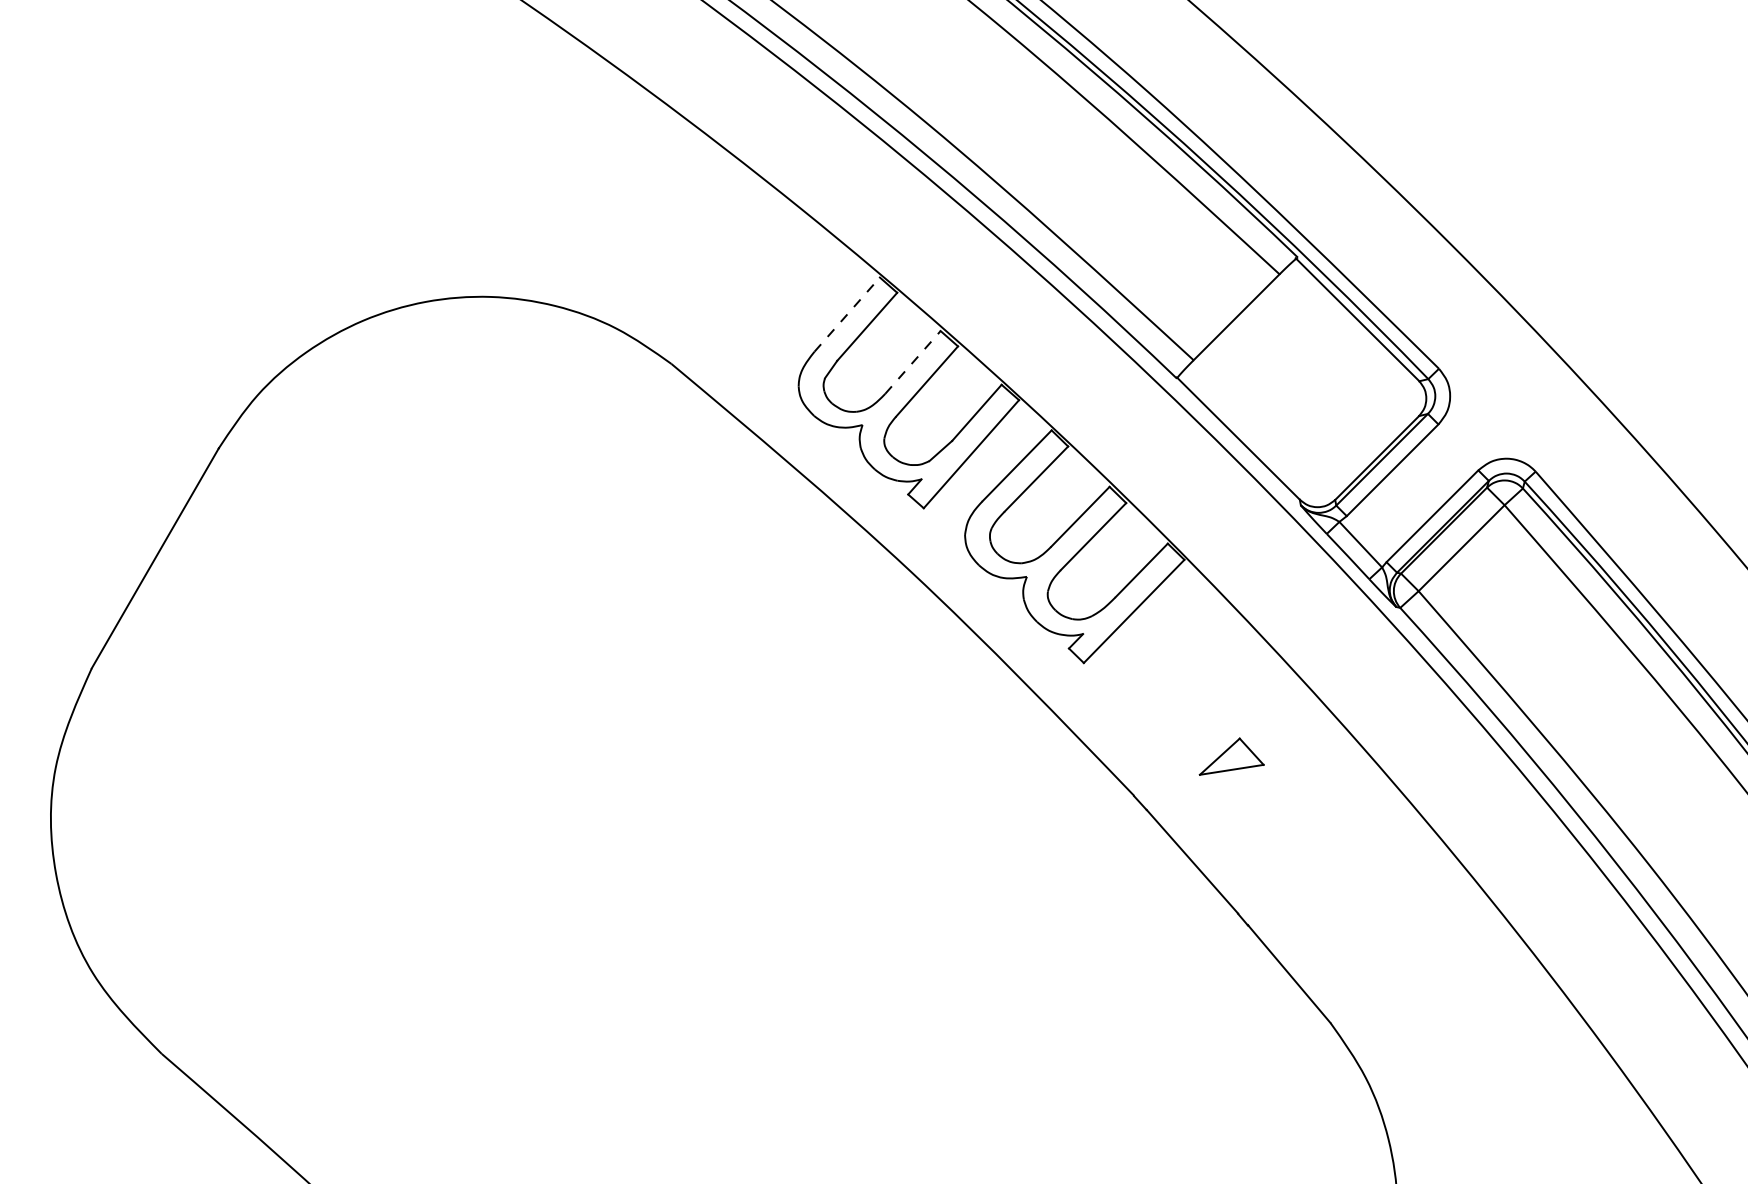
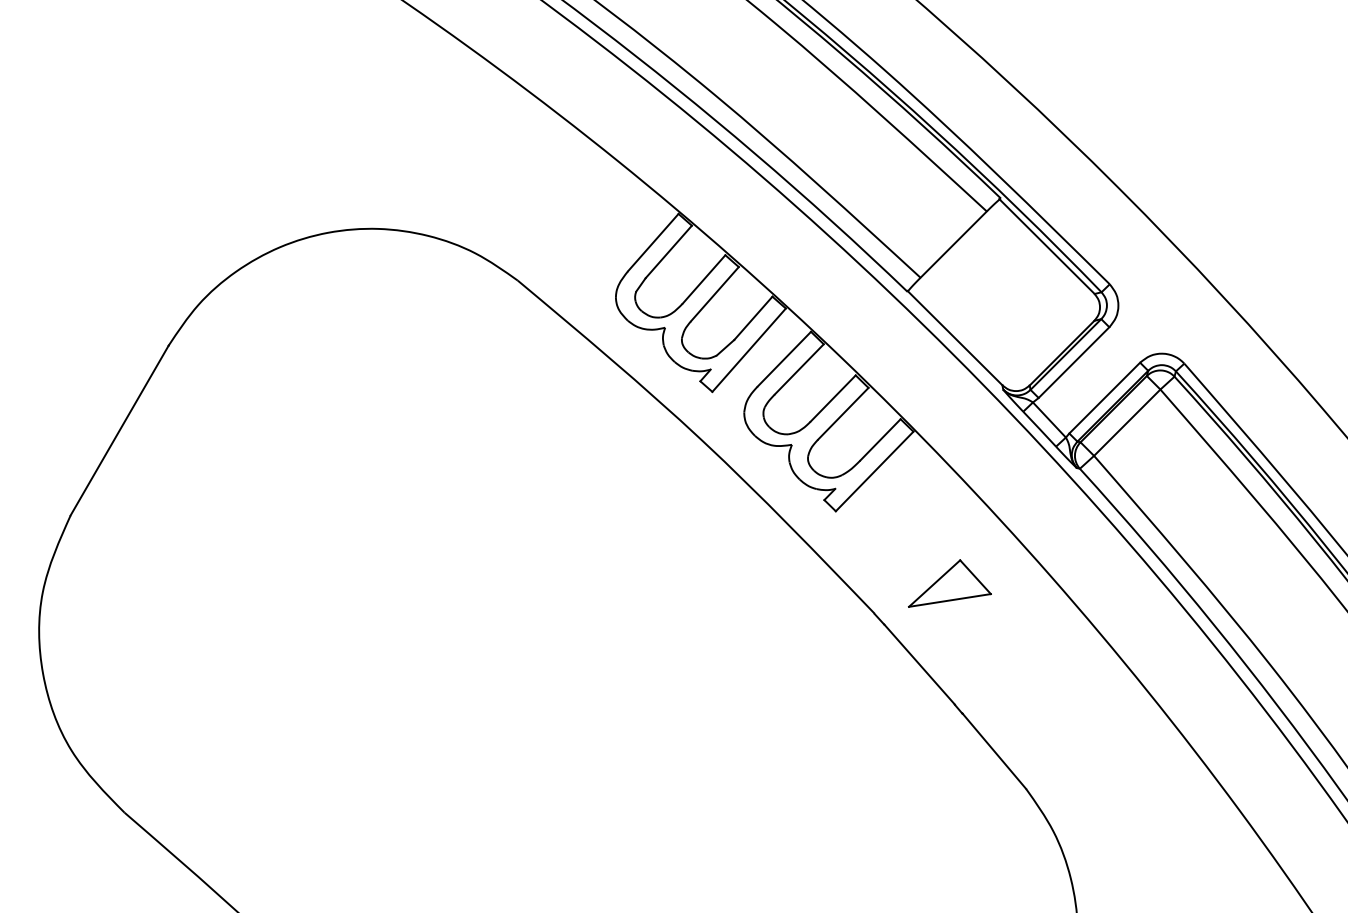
line: (847, 314) -> (653, 242), dashed -> solid
line: (913, 362) -> (704, 279), dashed -> solid
part: (1231, 756) -> (949, 583), size x1.67

